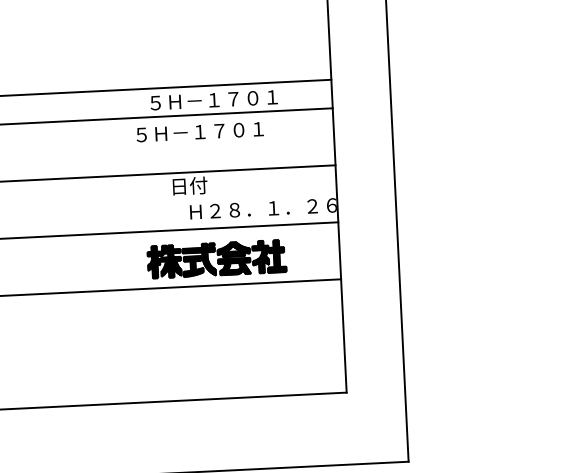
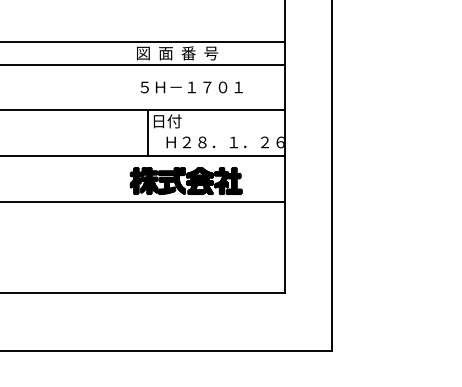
text: (213, 100) -> (189, 53), ５Ｈ－１７０１ -> 図  面  番  号
text: (199, 132) -> (191, 87), moved
line: (167, 202) -> (148, 133), added

